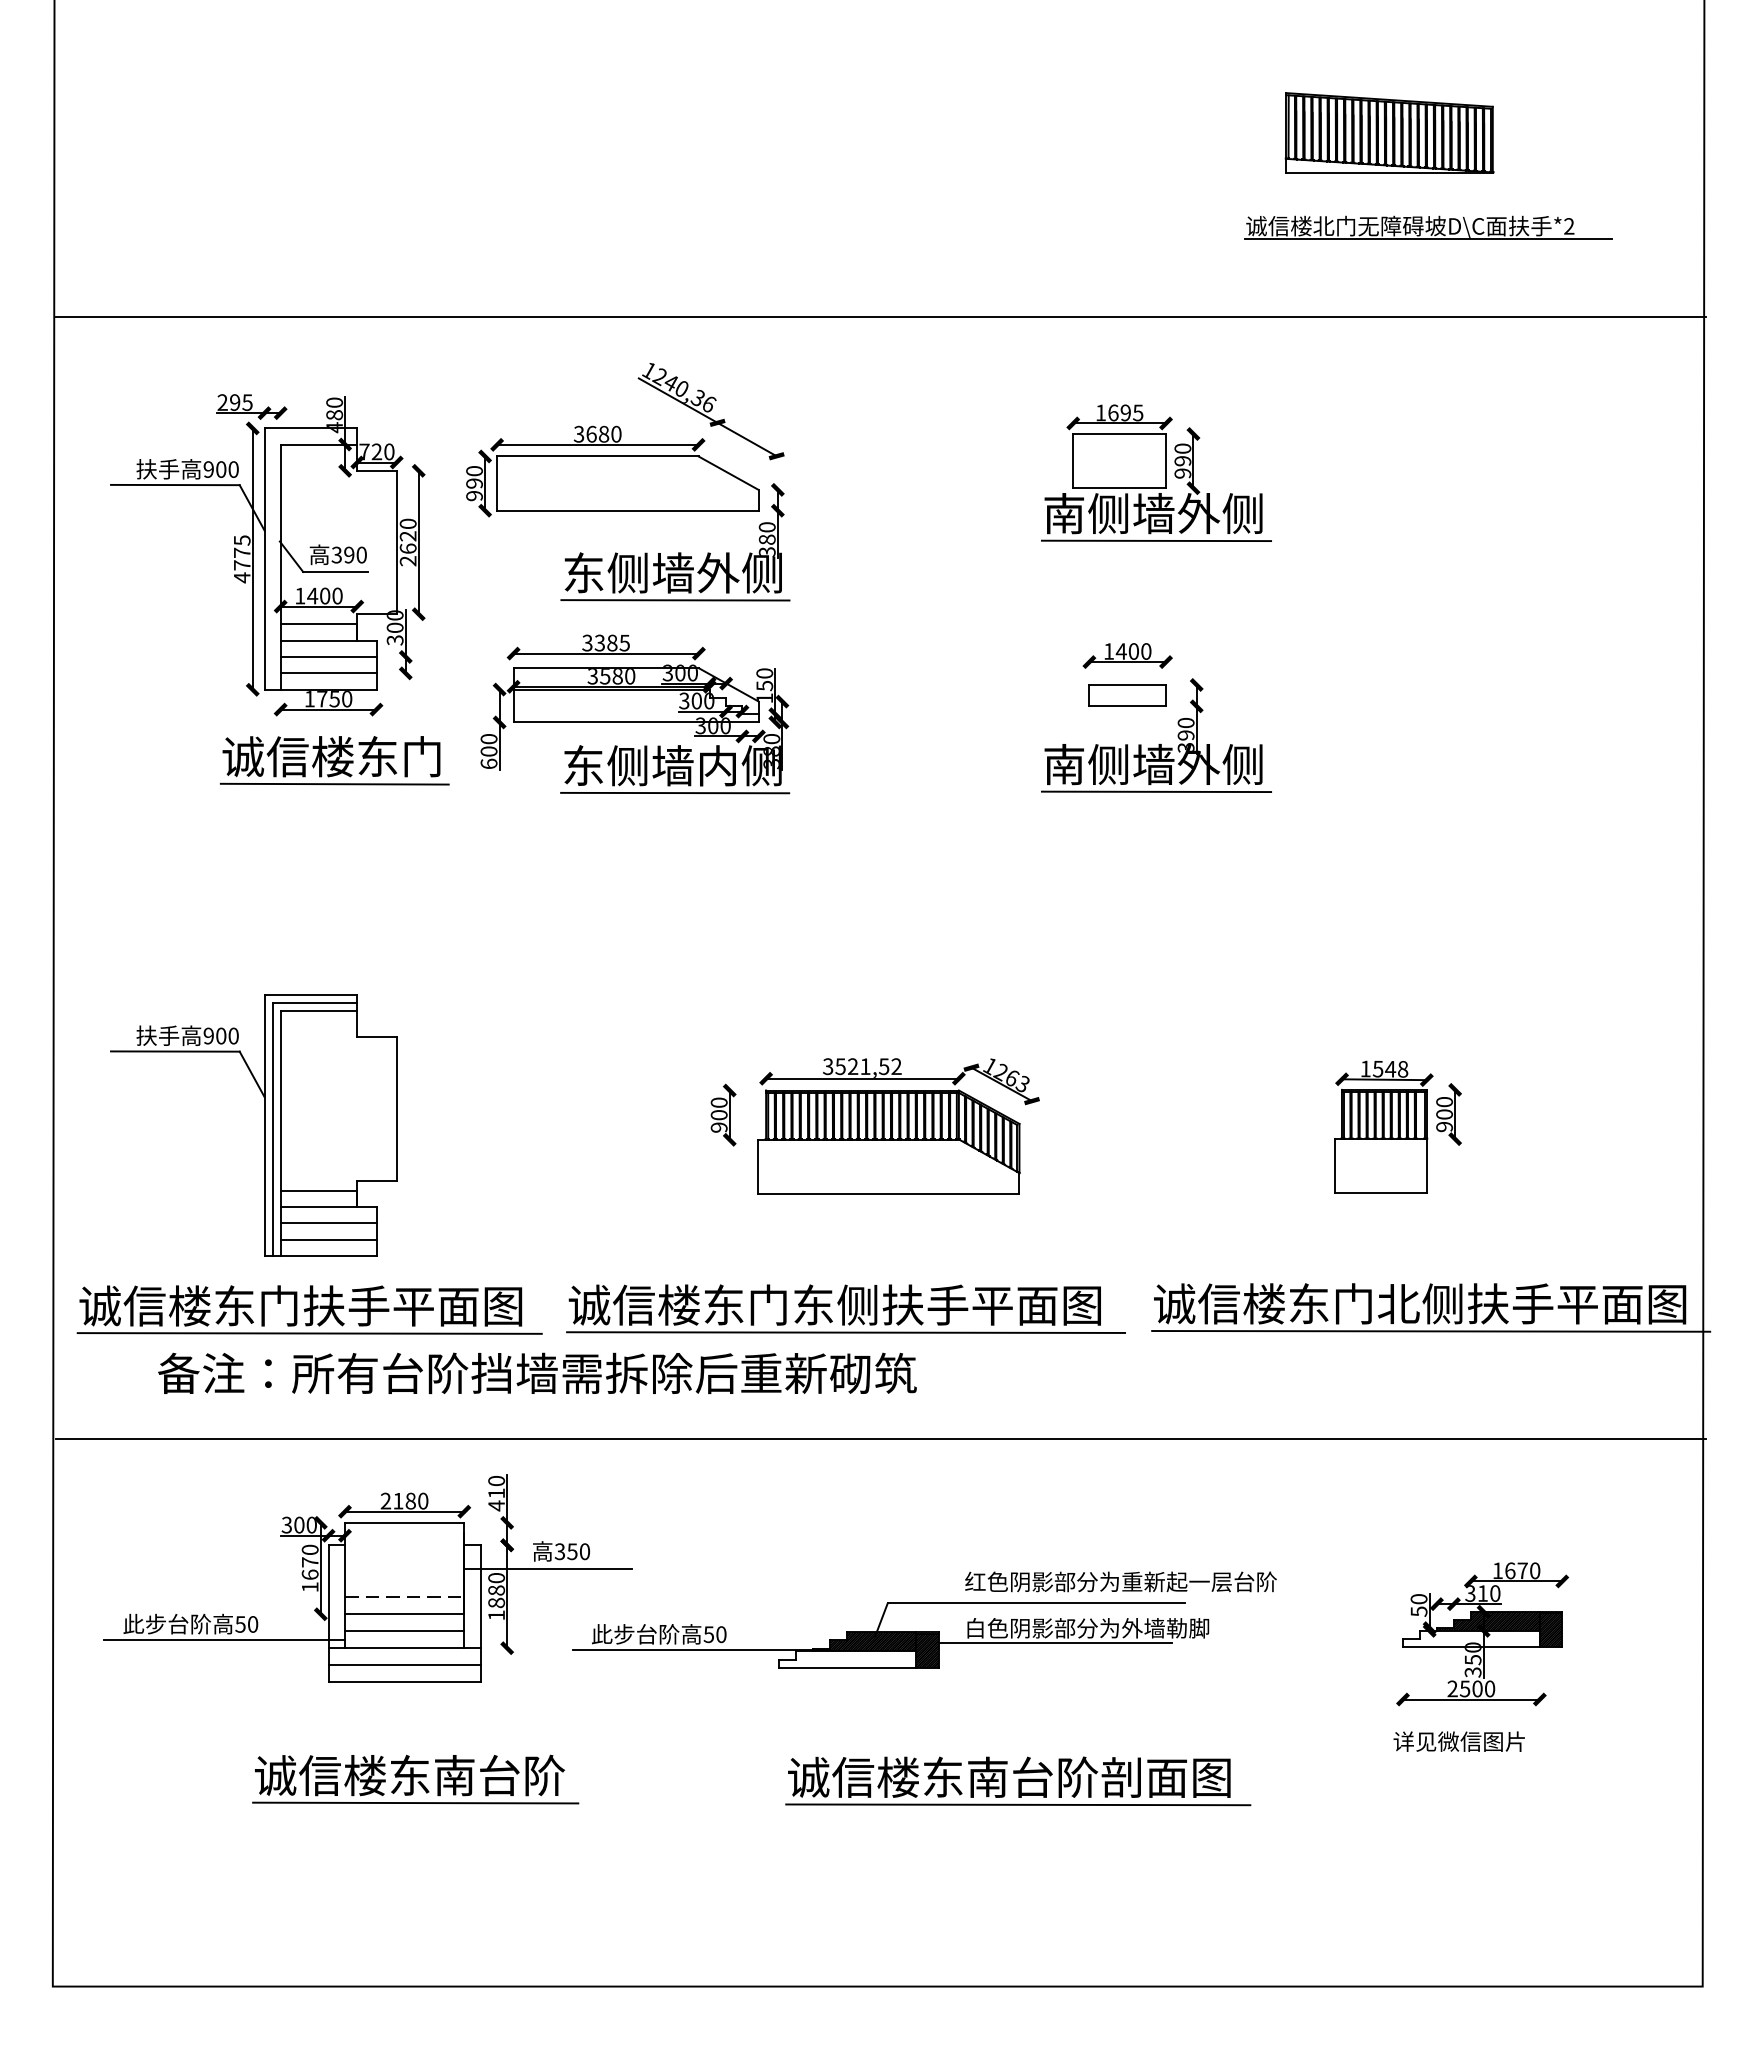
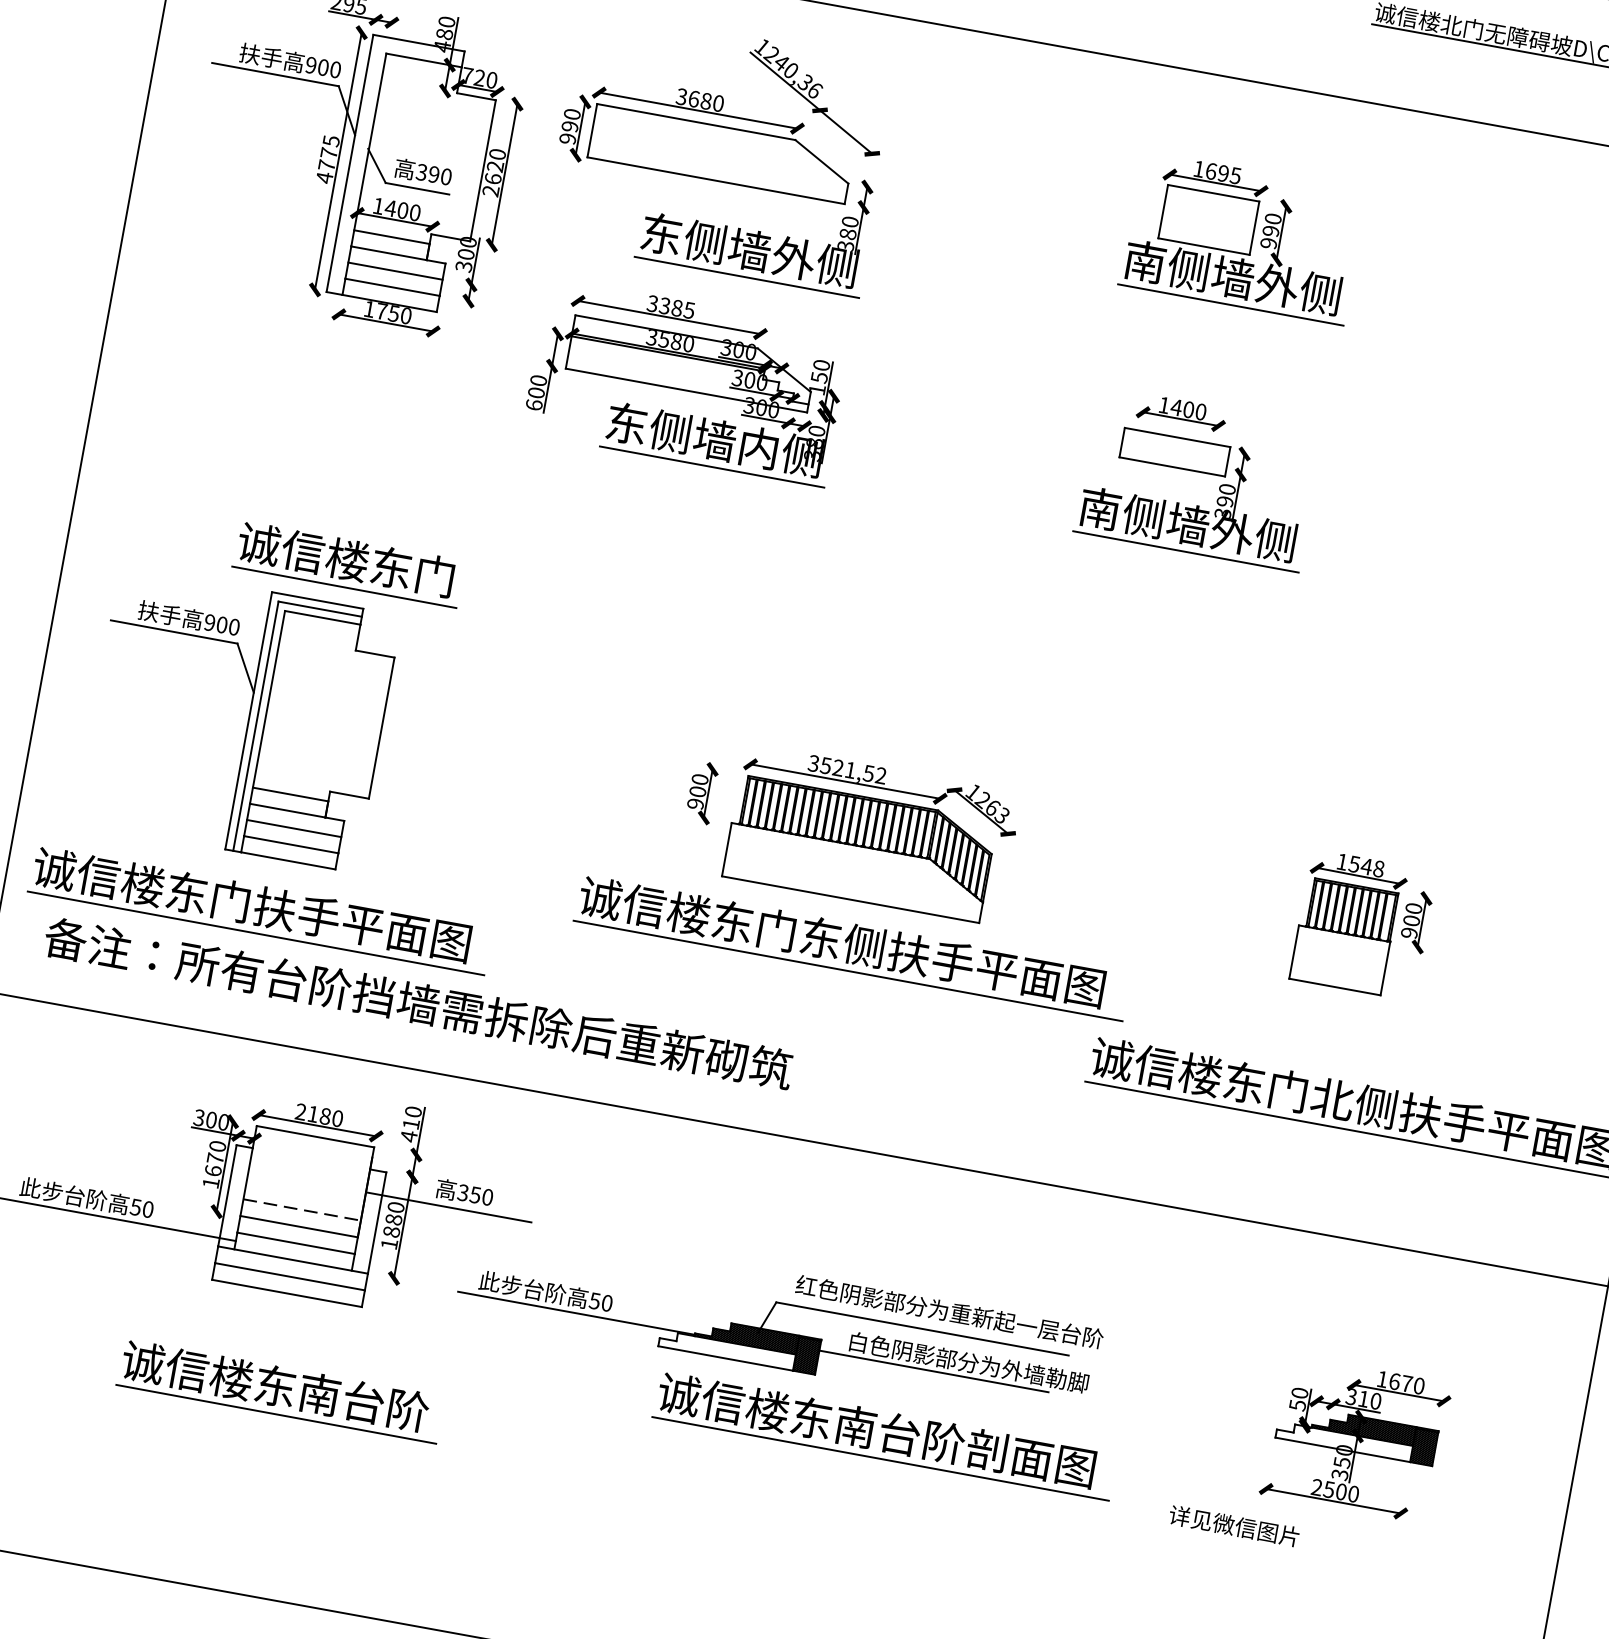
part: (1127, 695) -> (1174, 451), size x1.4
part: (334, 760) -> (348, 563), moved
part: (845, 1308) -> (851, 947), moved
text: (537, 1373) -> (418, 1003), moved
text: (1120, 1581) -> (949, 1311), moved
text: (1458, 1741) -> (1233, 1525), moved
part: (1018, 1781) -> (885, 1436), moved

